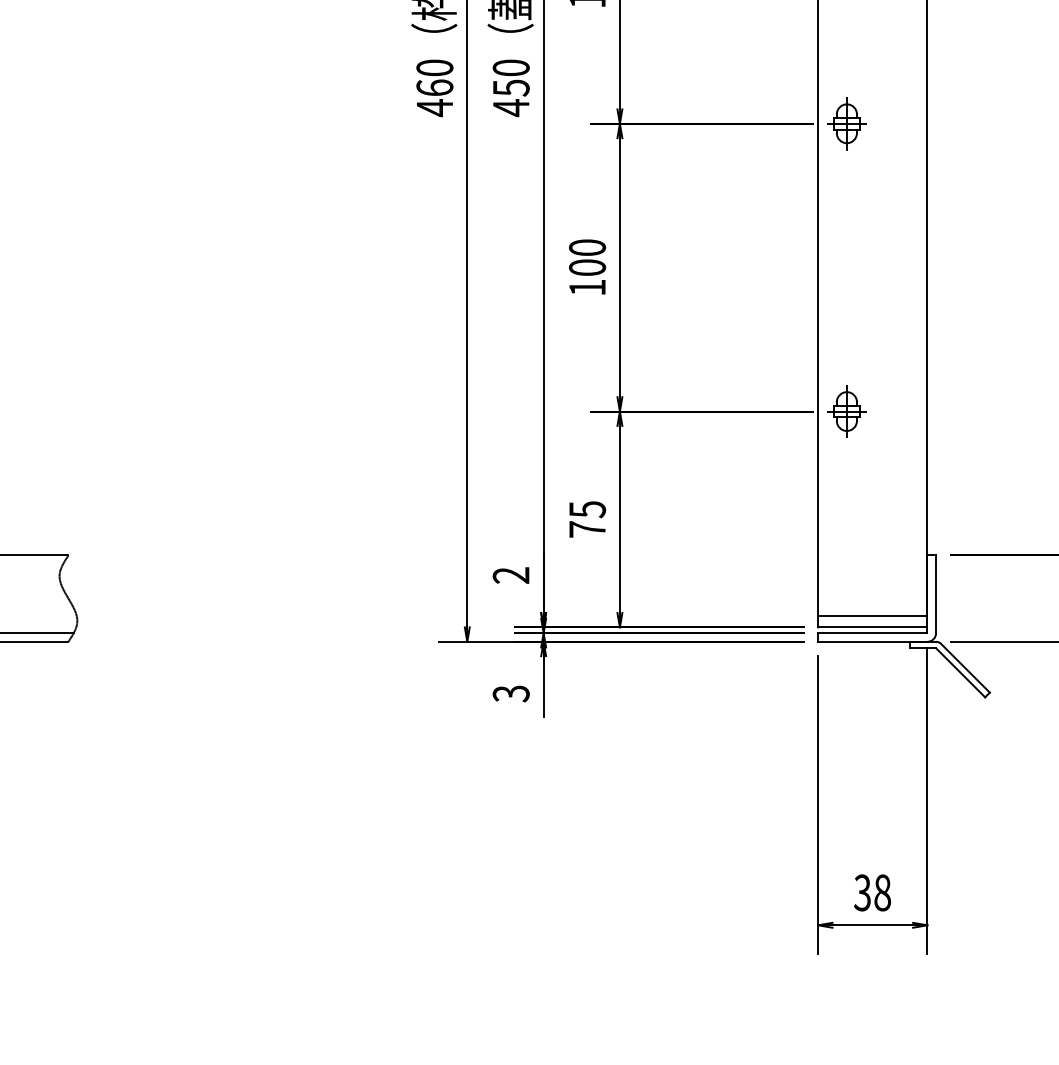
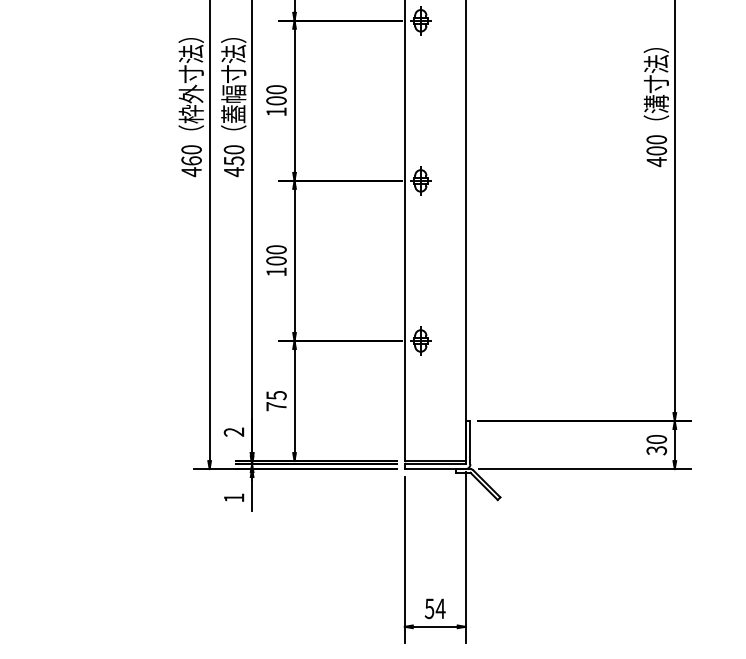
line: (871, 615) -> (434, 454), removed
text: (510, 692) -> (233, 497), 3 -> 1
text: (873, 892) -> (435, 608), 38 -> 54

